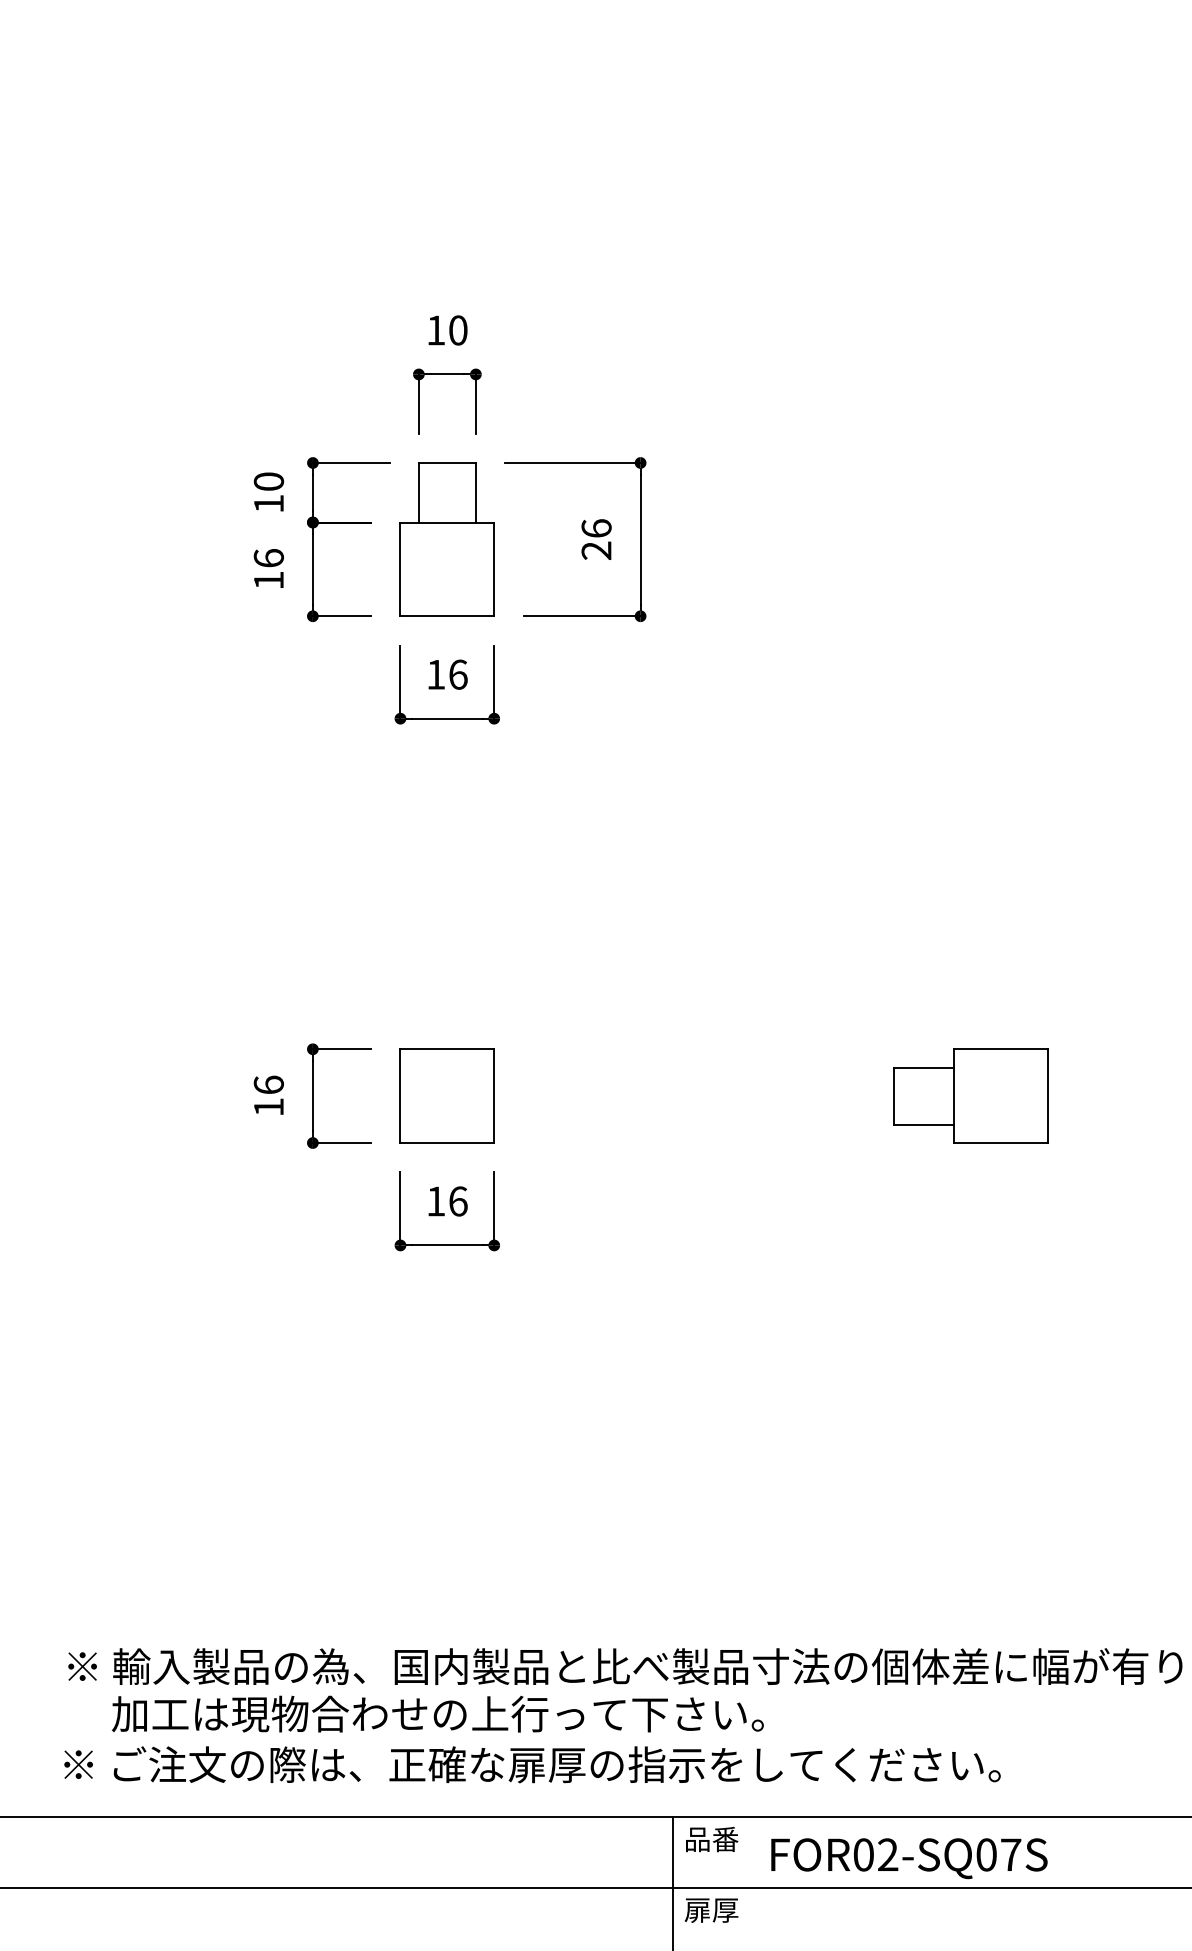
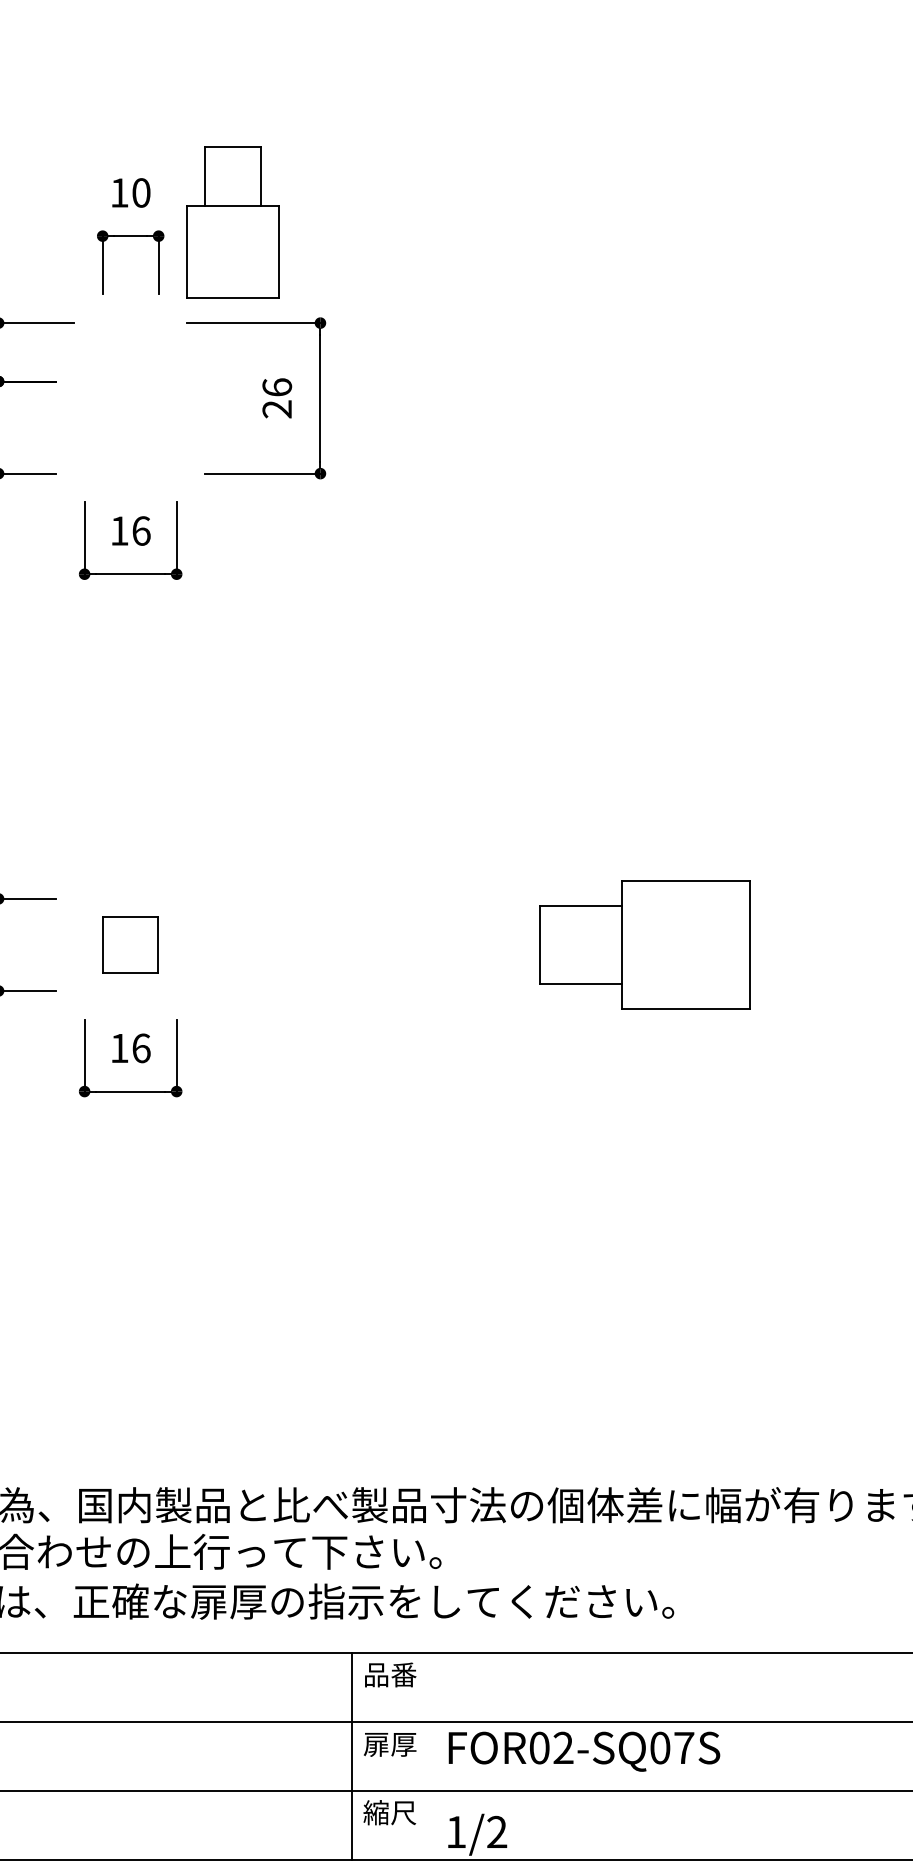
part: (446, 539) -> (231, 222), moved
part: (446, 1095) -> (129, 944), size x0.6
part: (970, 1095) -> (644, 944), size x1.4
text: (909, 1858) -> (584, 1751), moved

